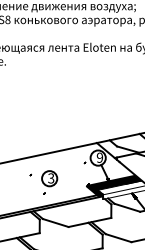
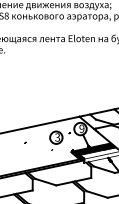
part: (49, 182) -> (56, 140), moved

